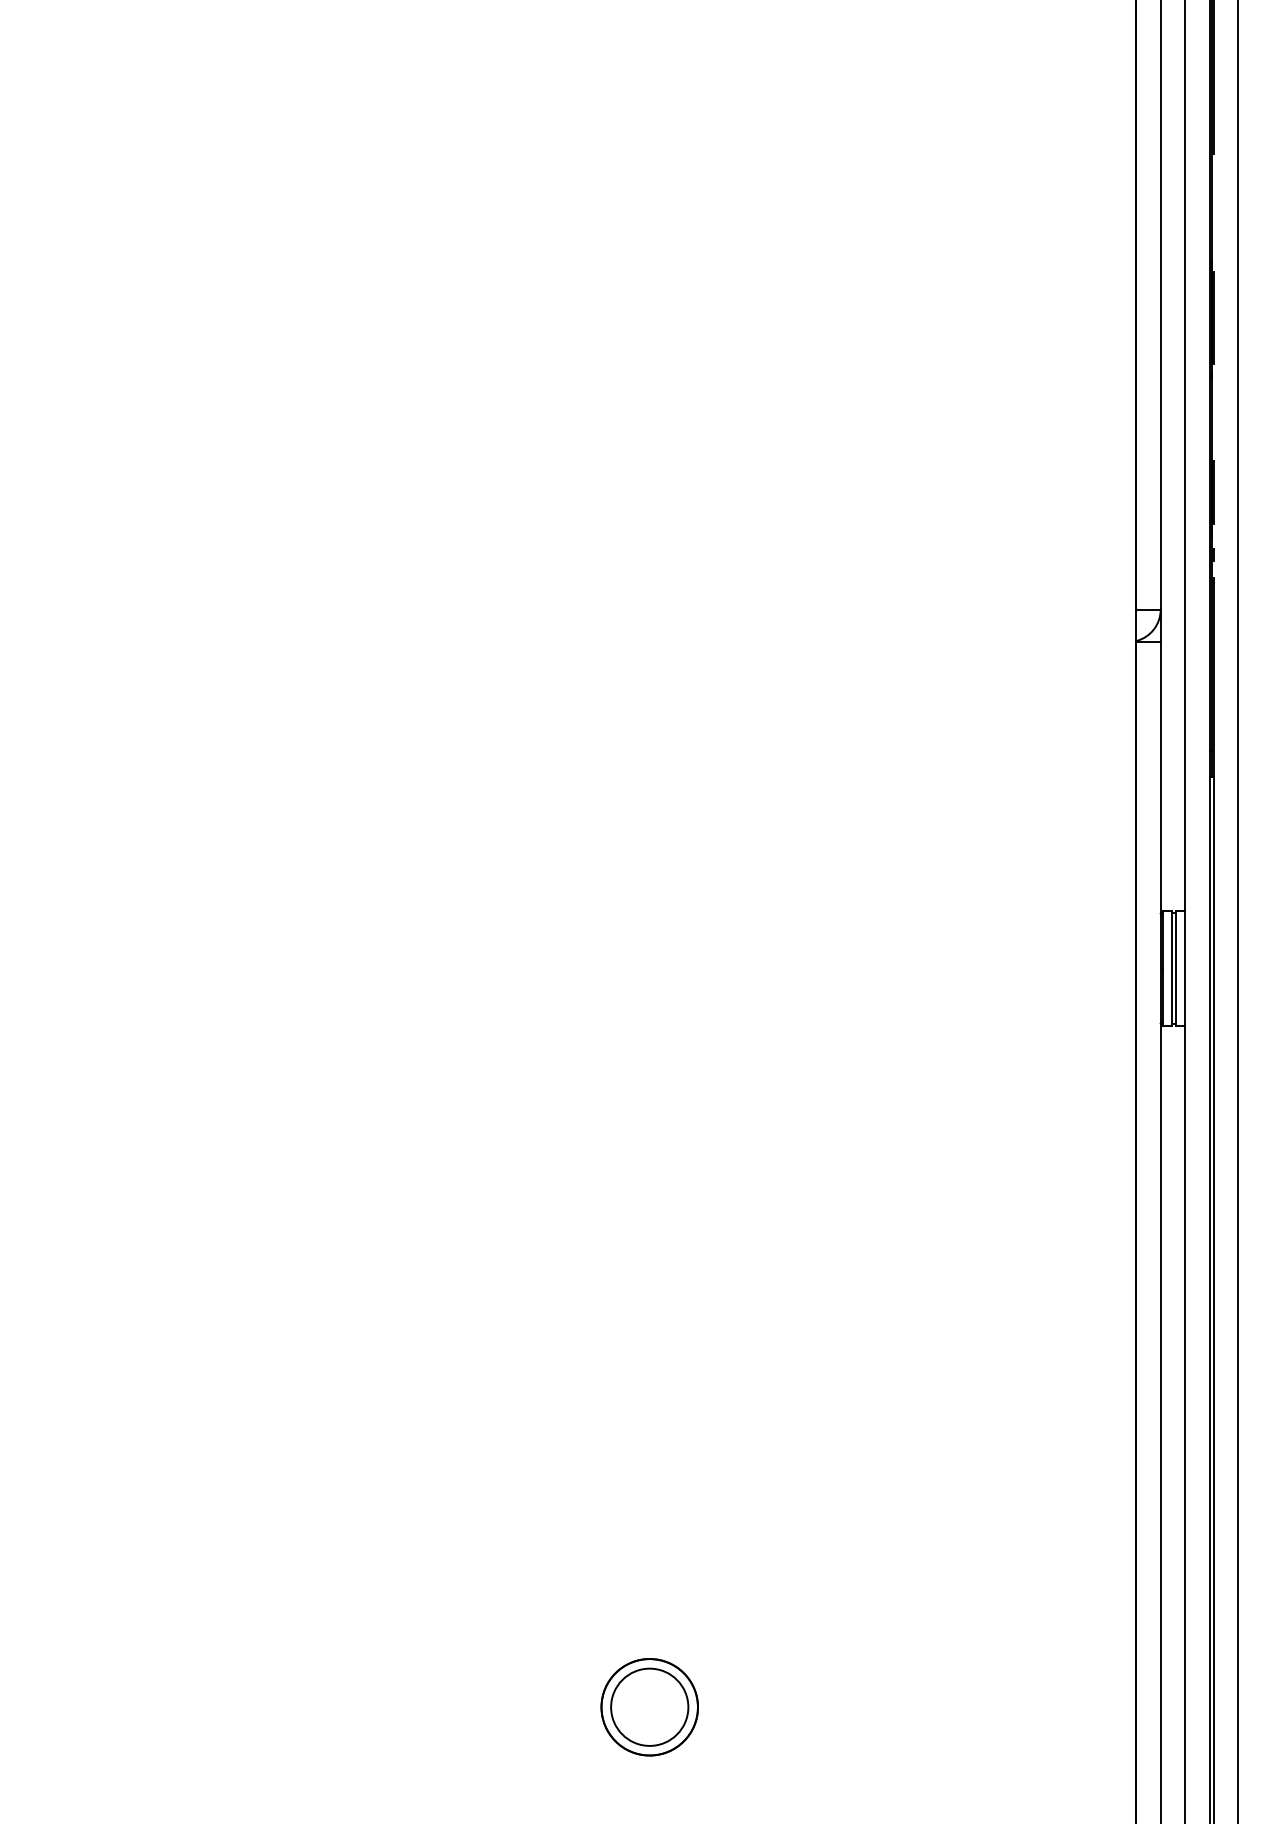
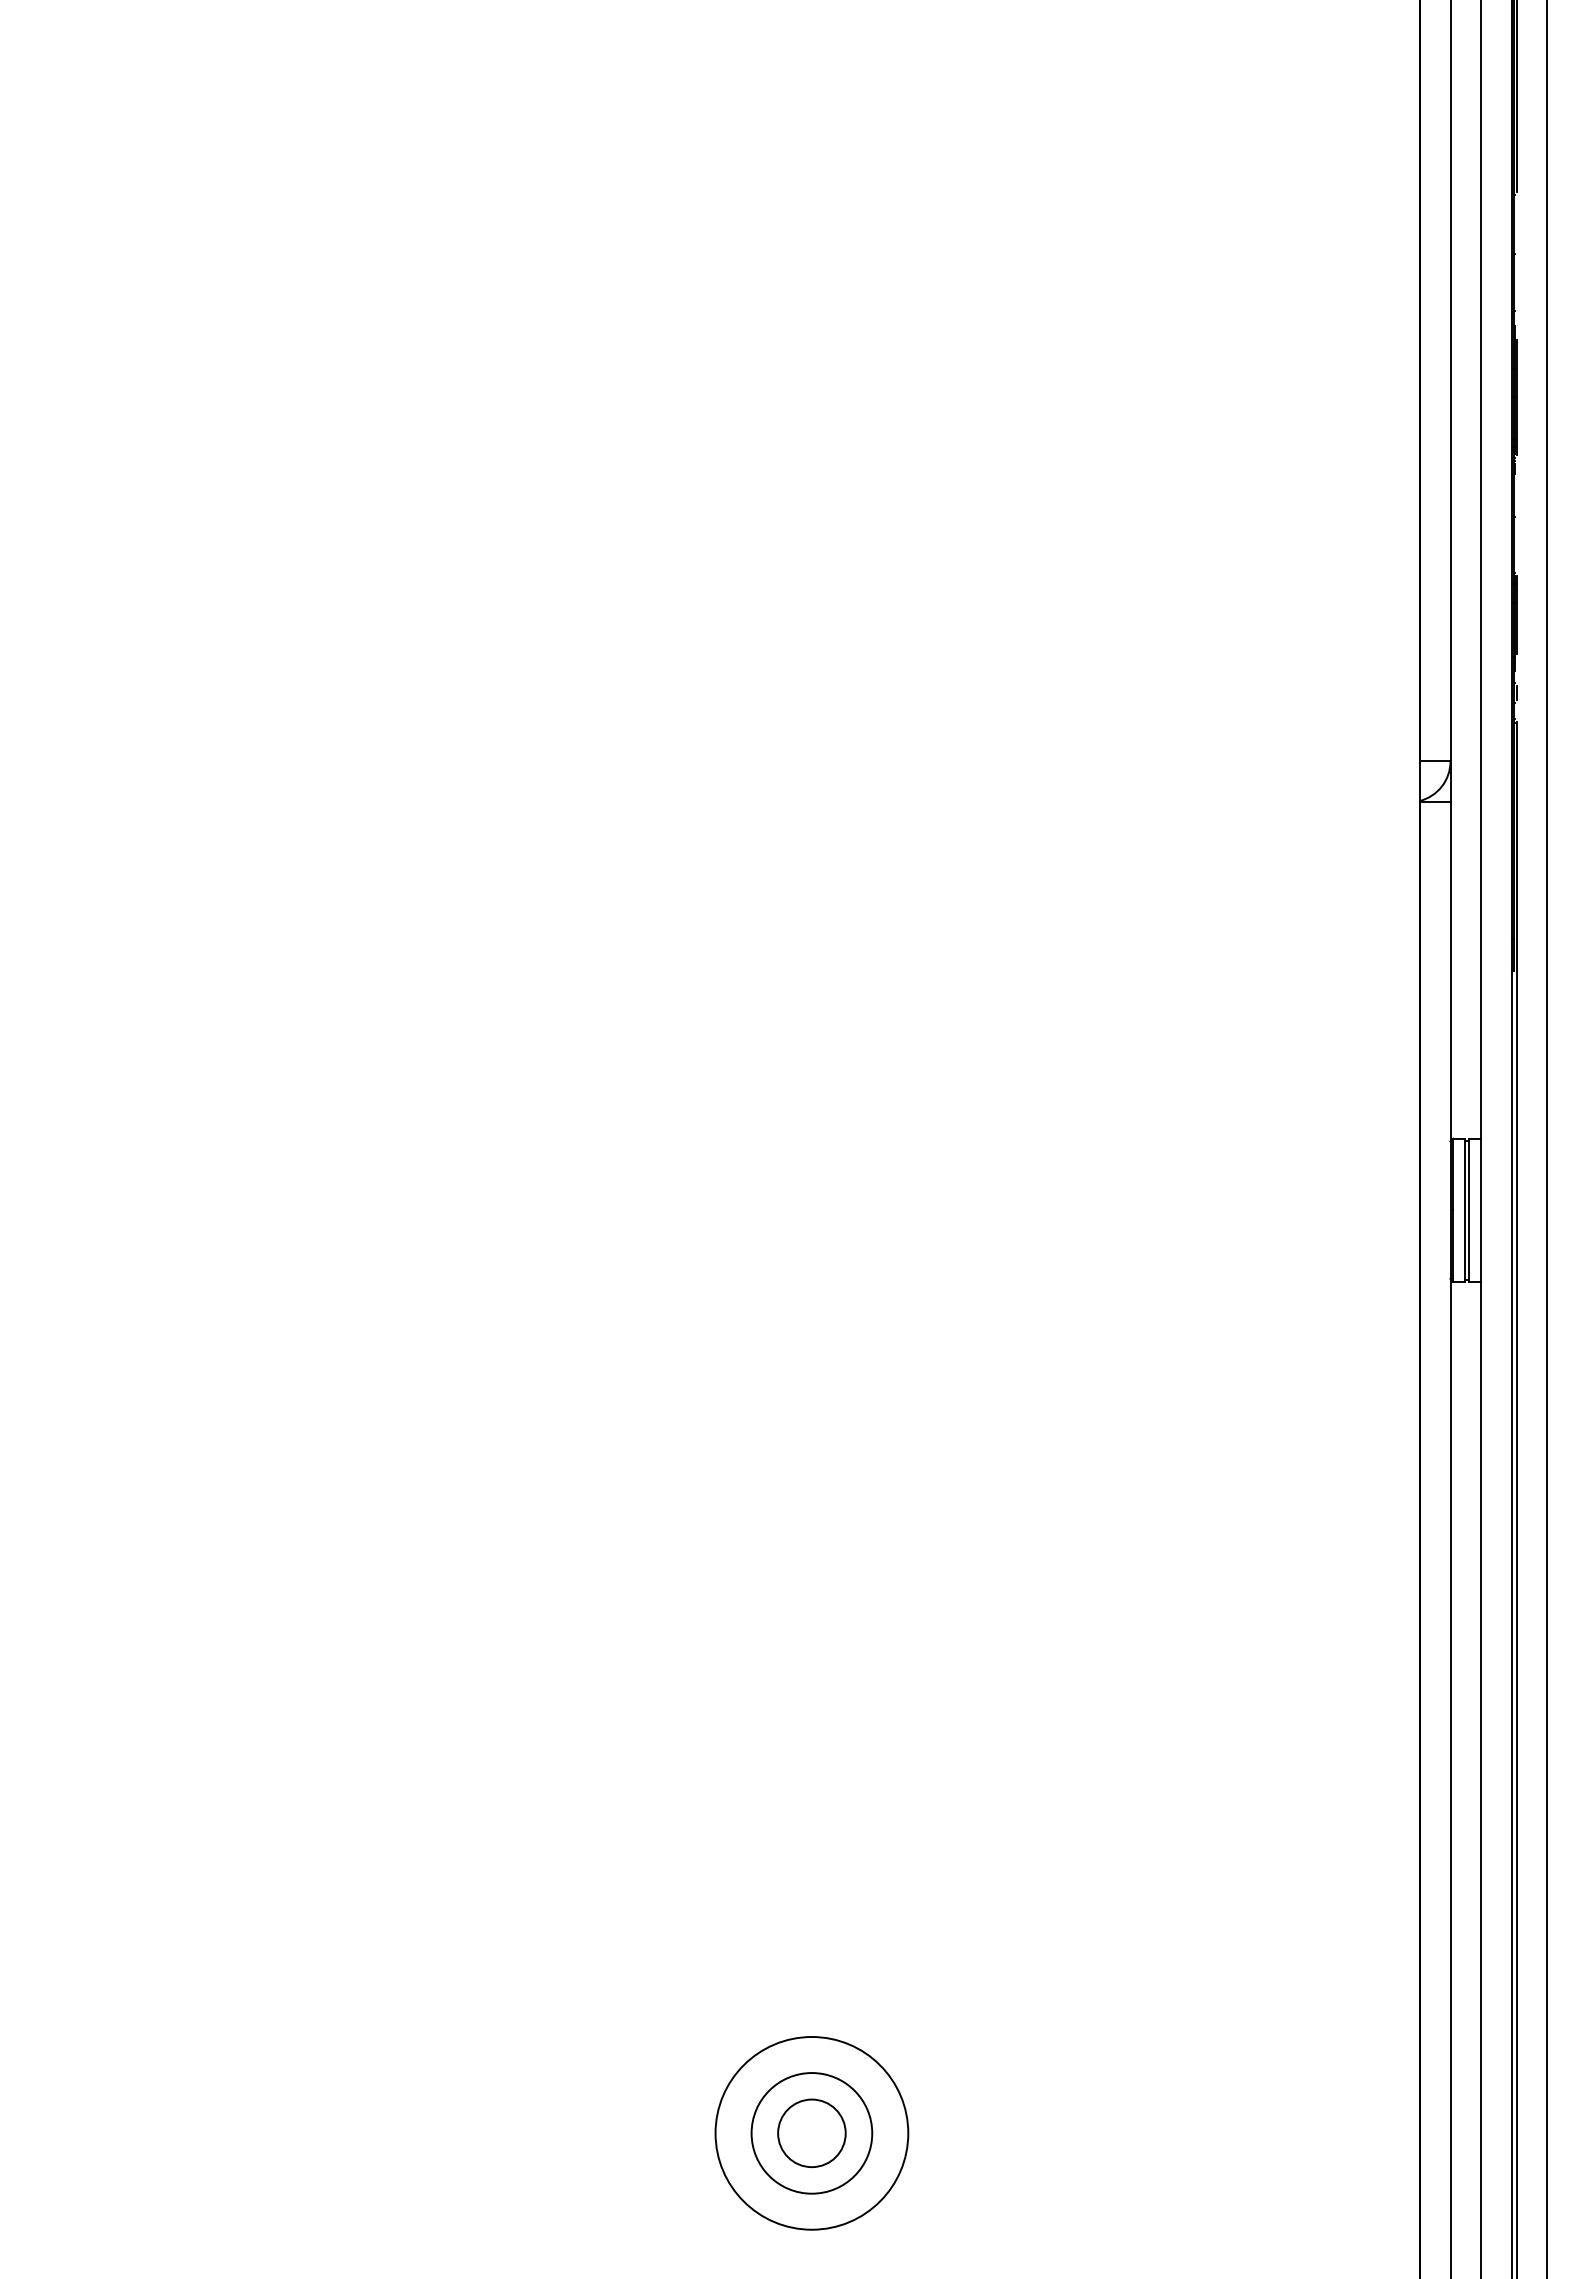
circle: (649, 1707) -> (811, 2133), size x0.7
circle: (649, 1707) -> (811, 2133), size x1.6

